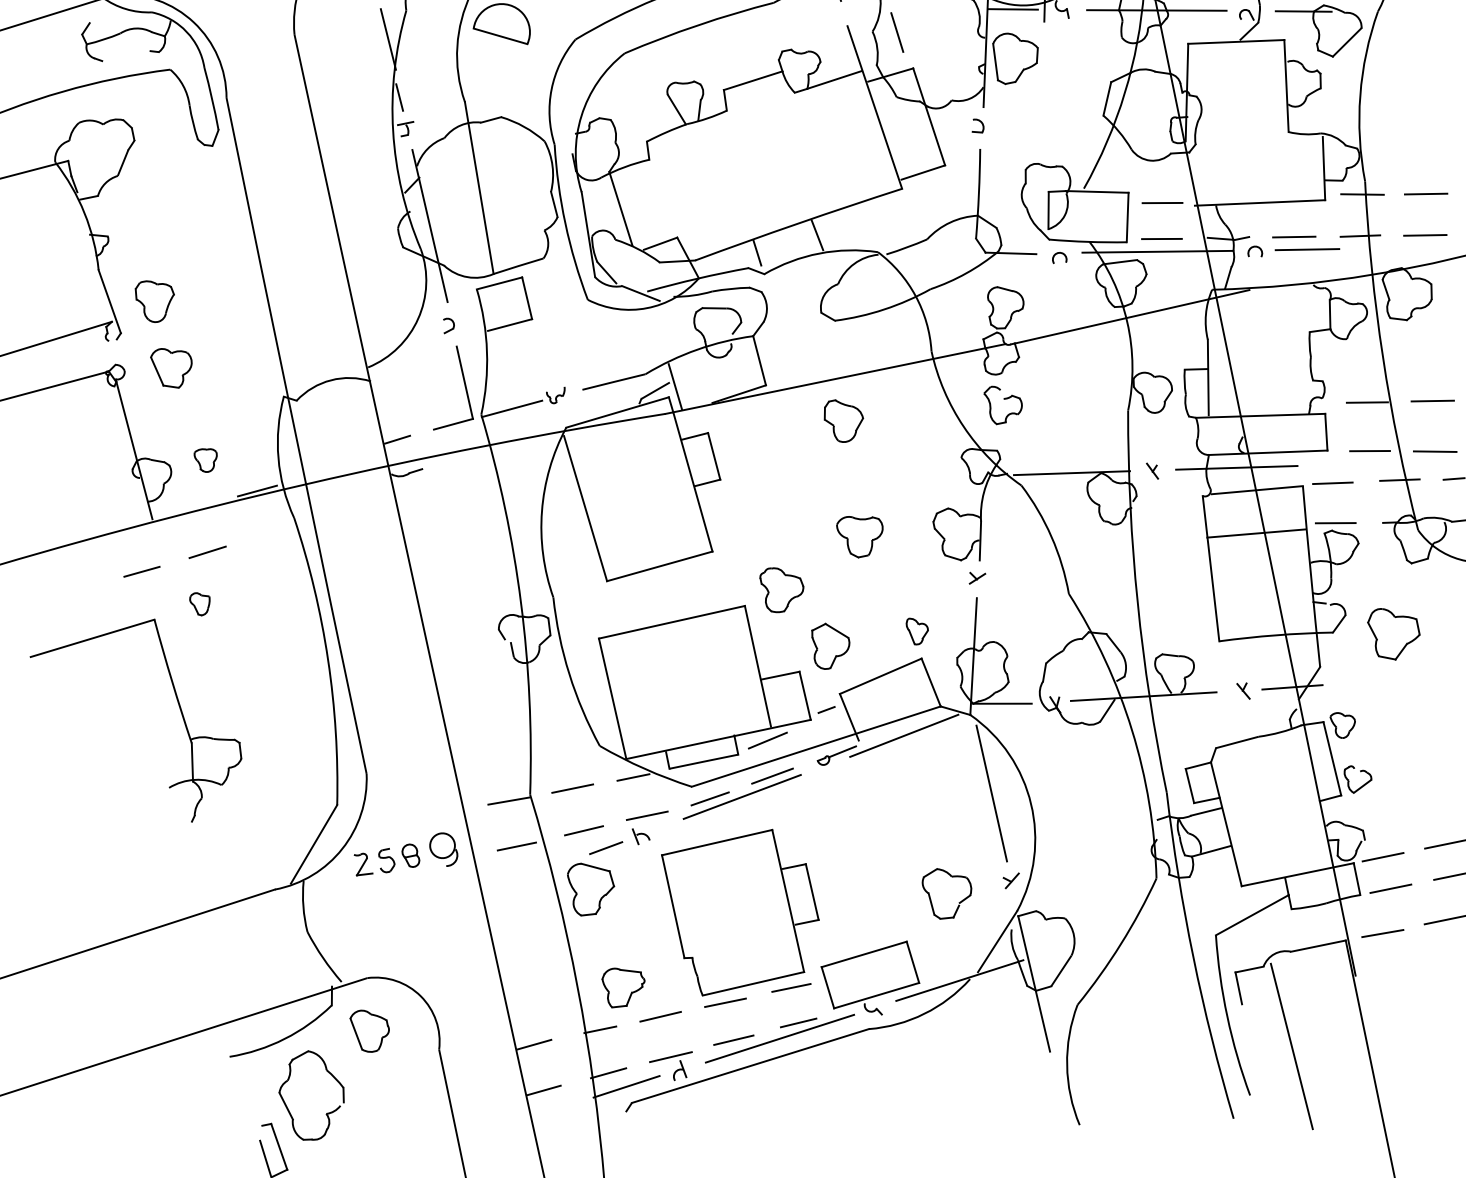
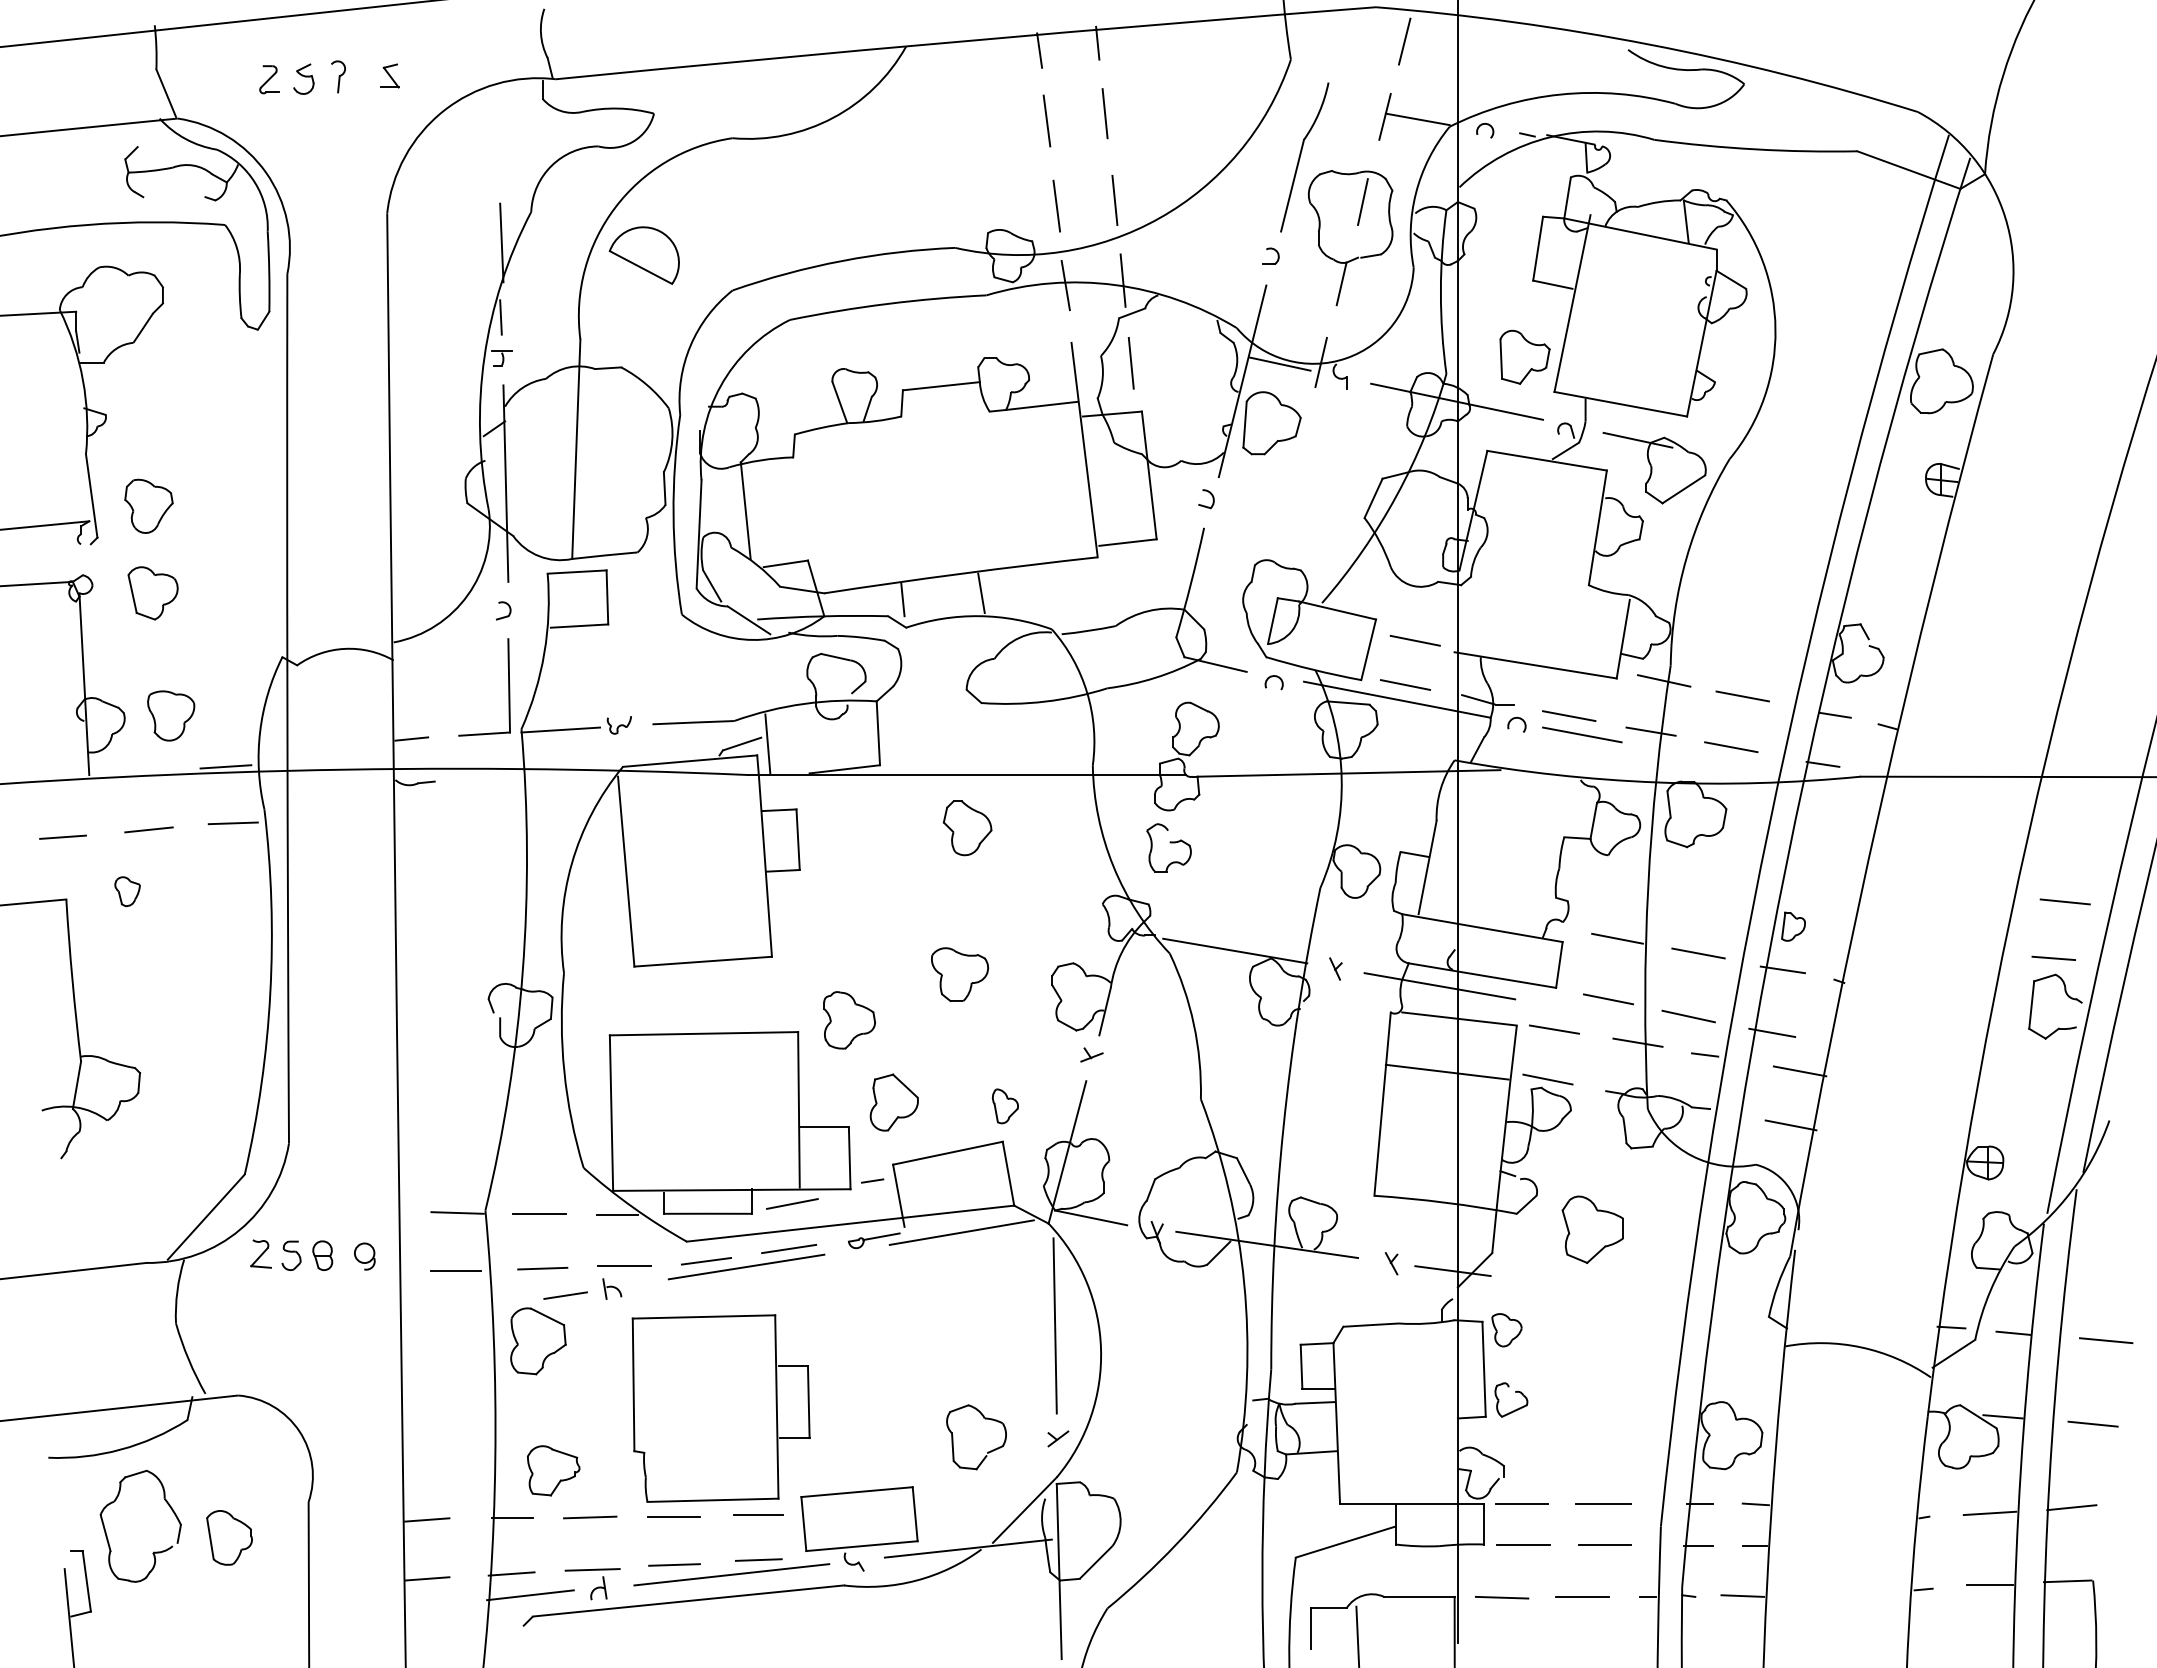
part: (206, 459) -> (171, 715), size x1.67
line: (271, 534) -> (232, 823), added
part: (443, 849) -> (364, 1256), size x0.62
part: (370, 1030) -> (229, 1537), moved

